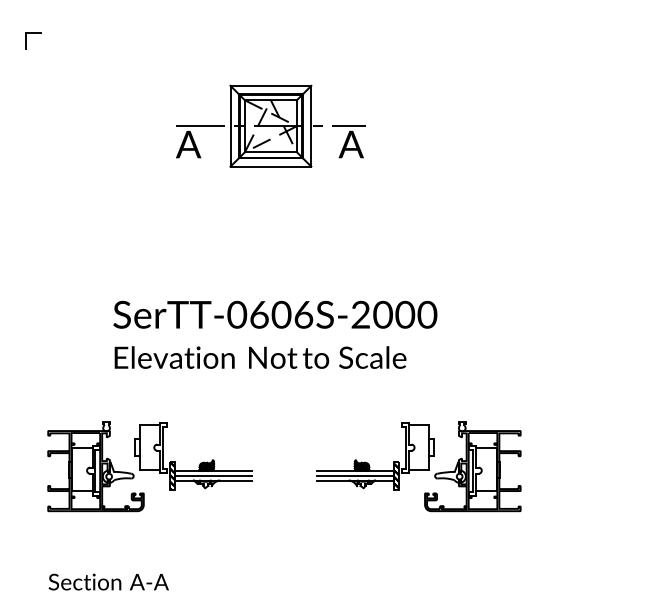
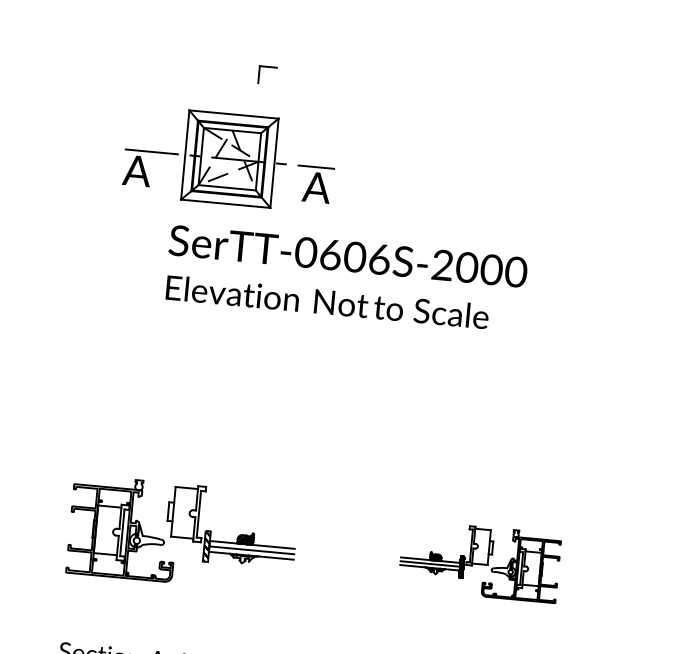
part: (33, 33) -> (268, 67), moved
part: (270, 125) -> (229, 158), moved
text: (275, 334) -> (346, 278), moved
part: (418, 466) -> (479, 561), size x0.7

